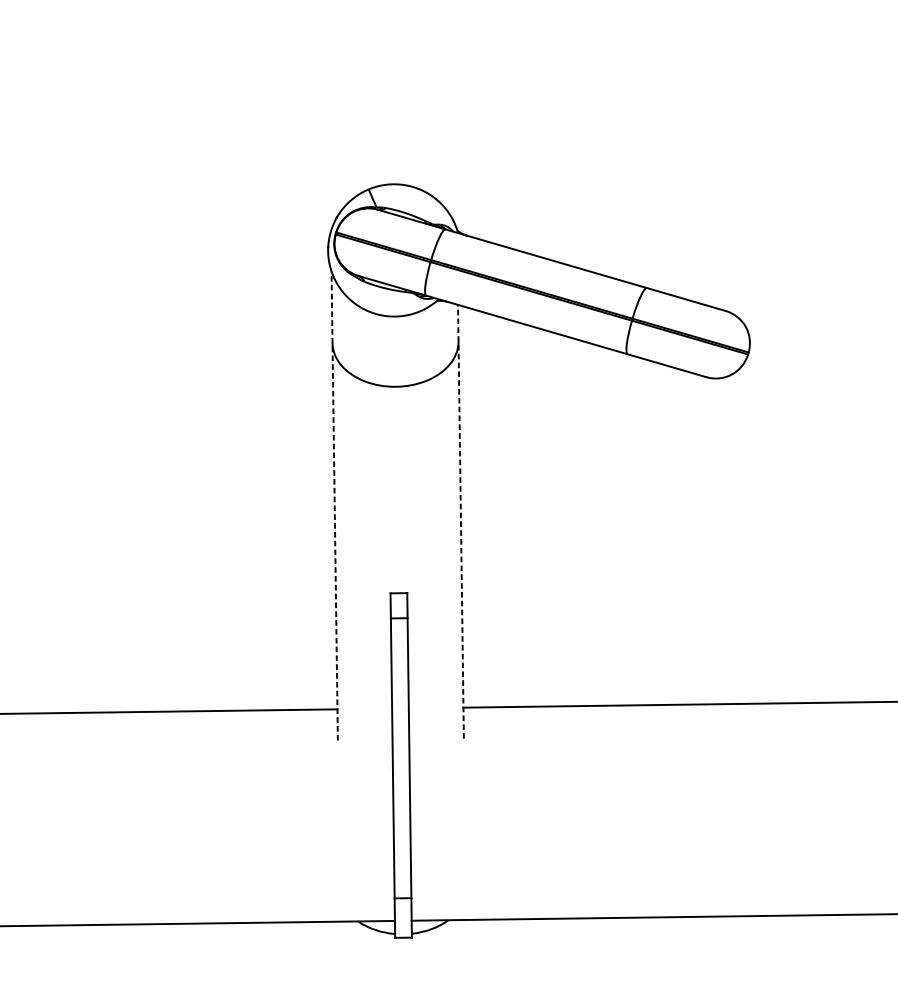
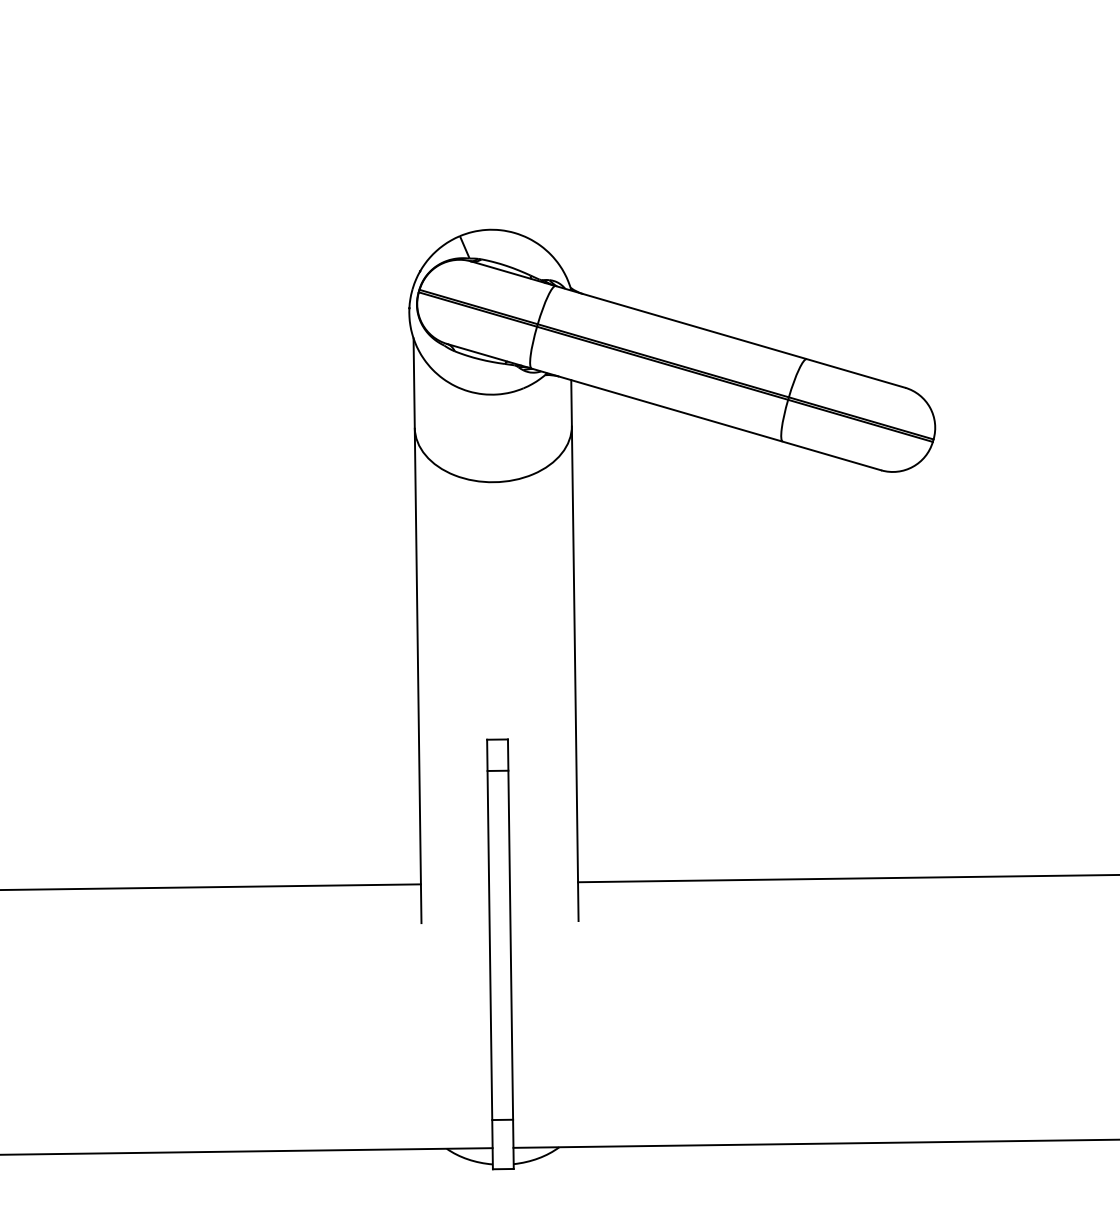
line: (334, 505) -> (417, 630), dashed -> solid
line: (460, 521) -> (574, 650), dashed -> solid

